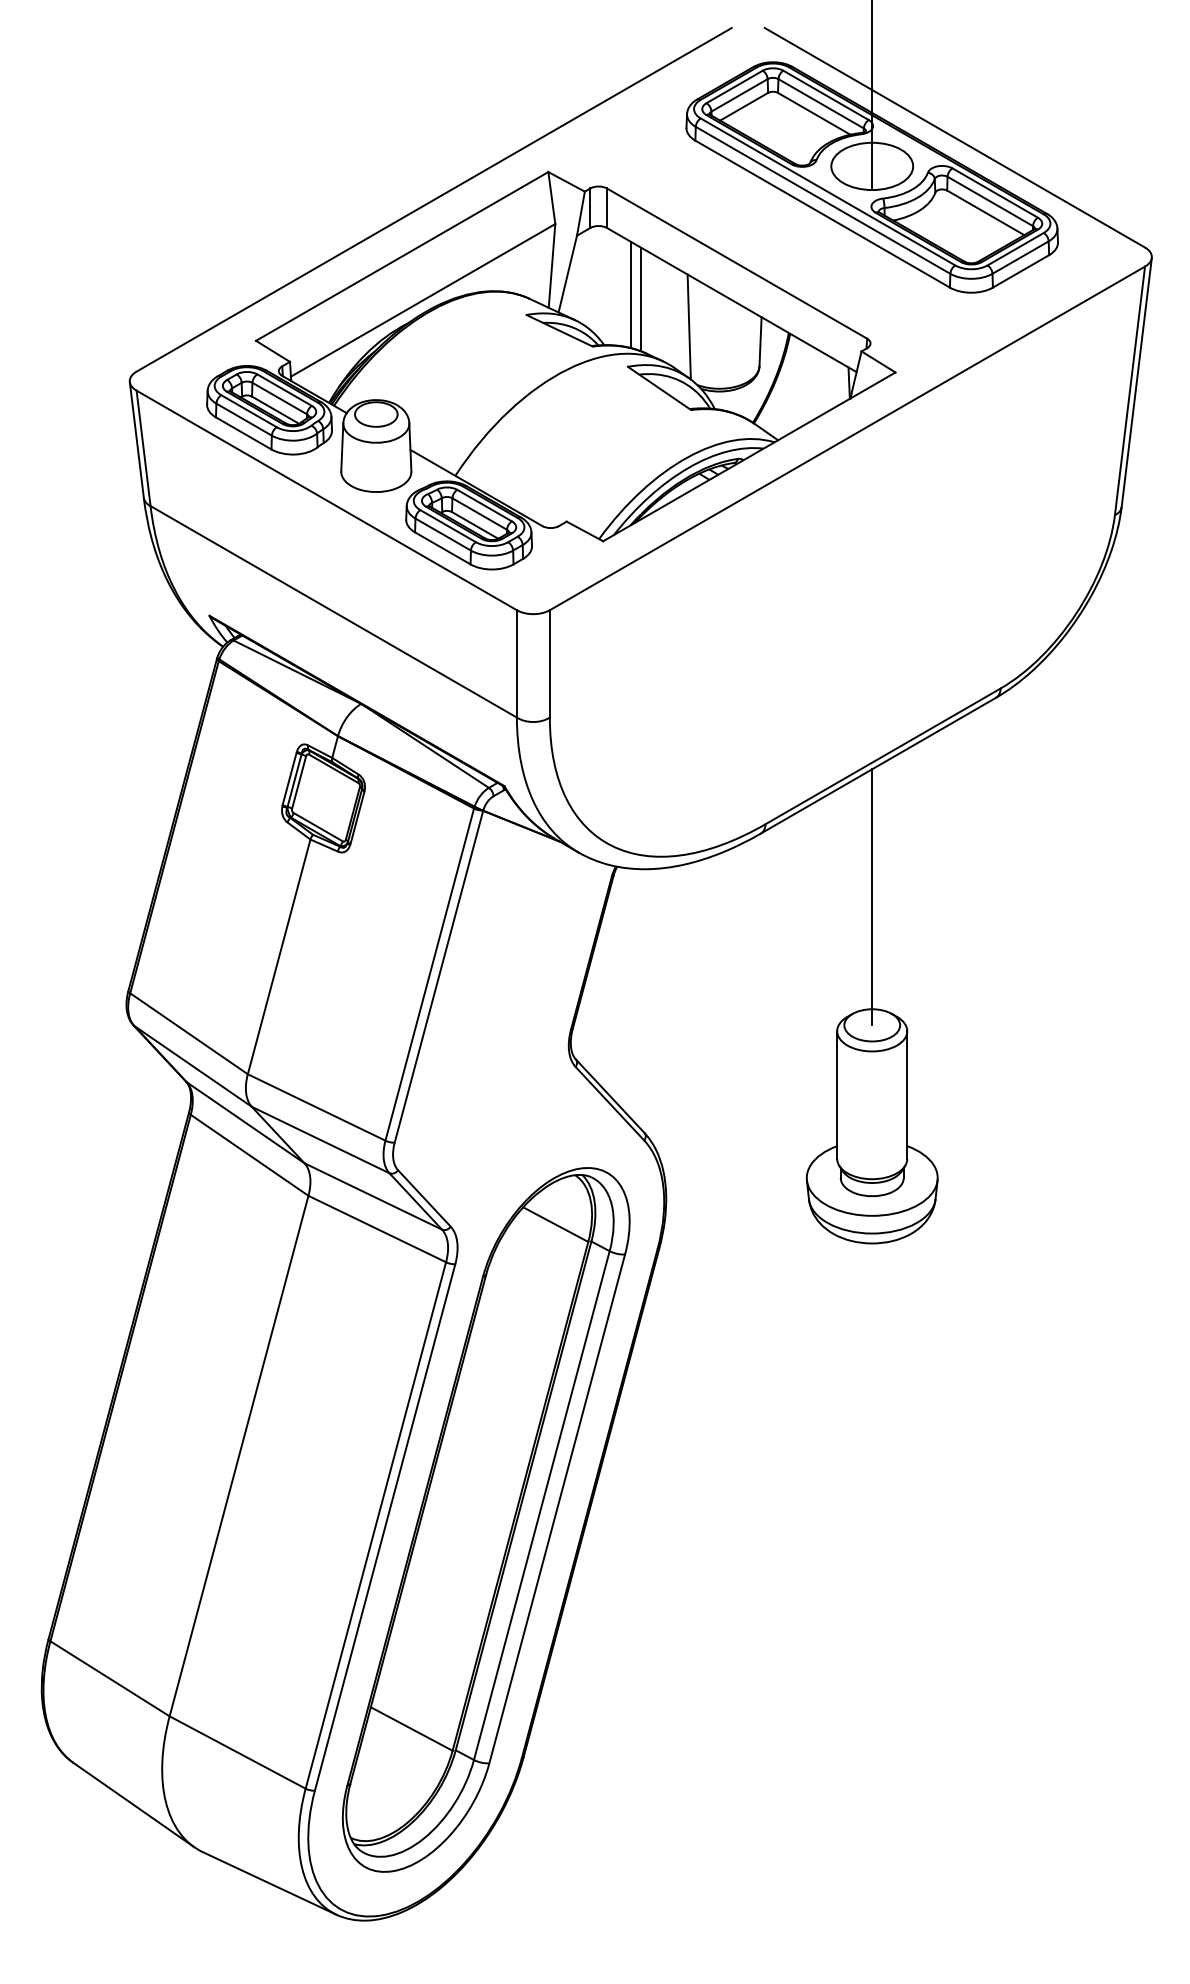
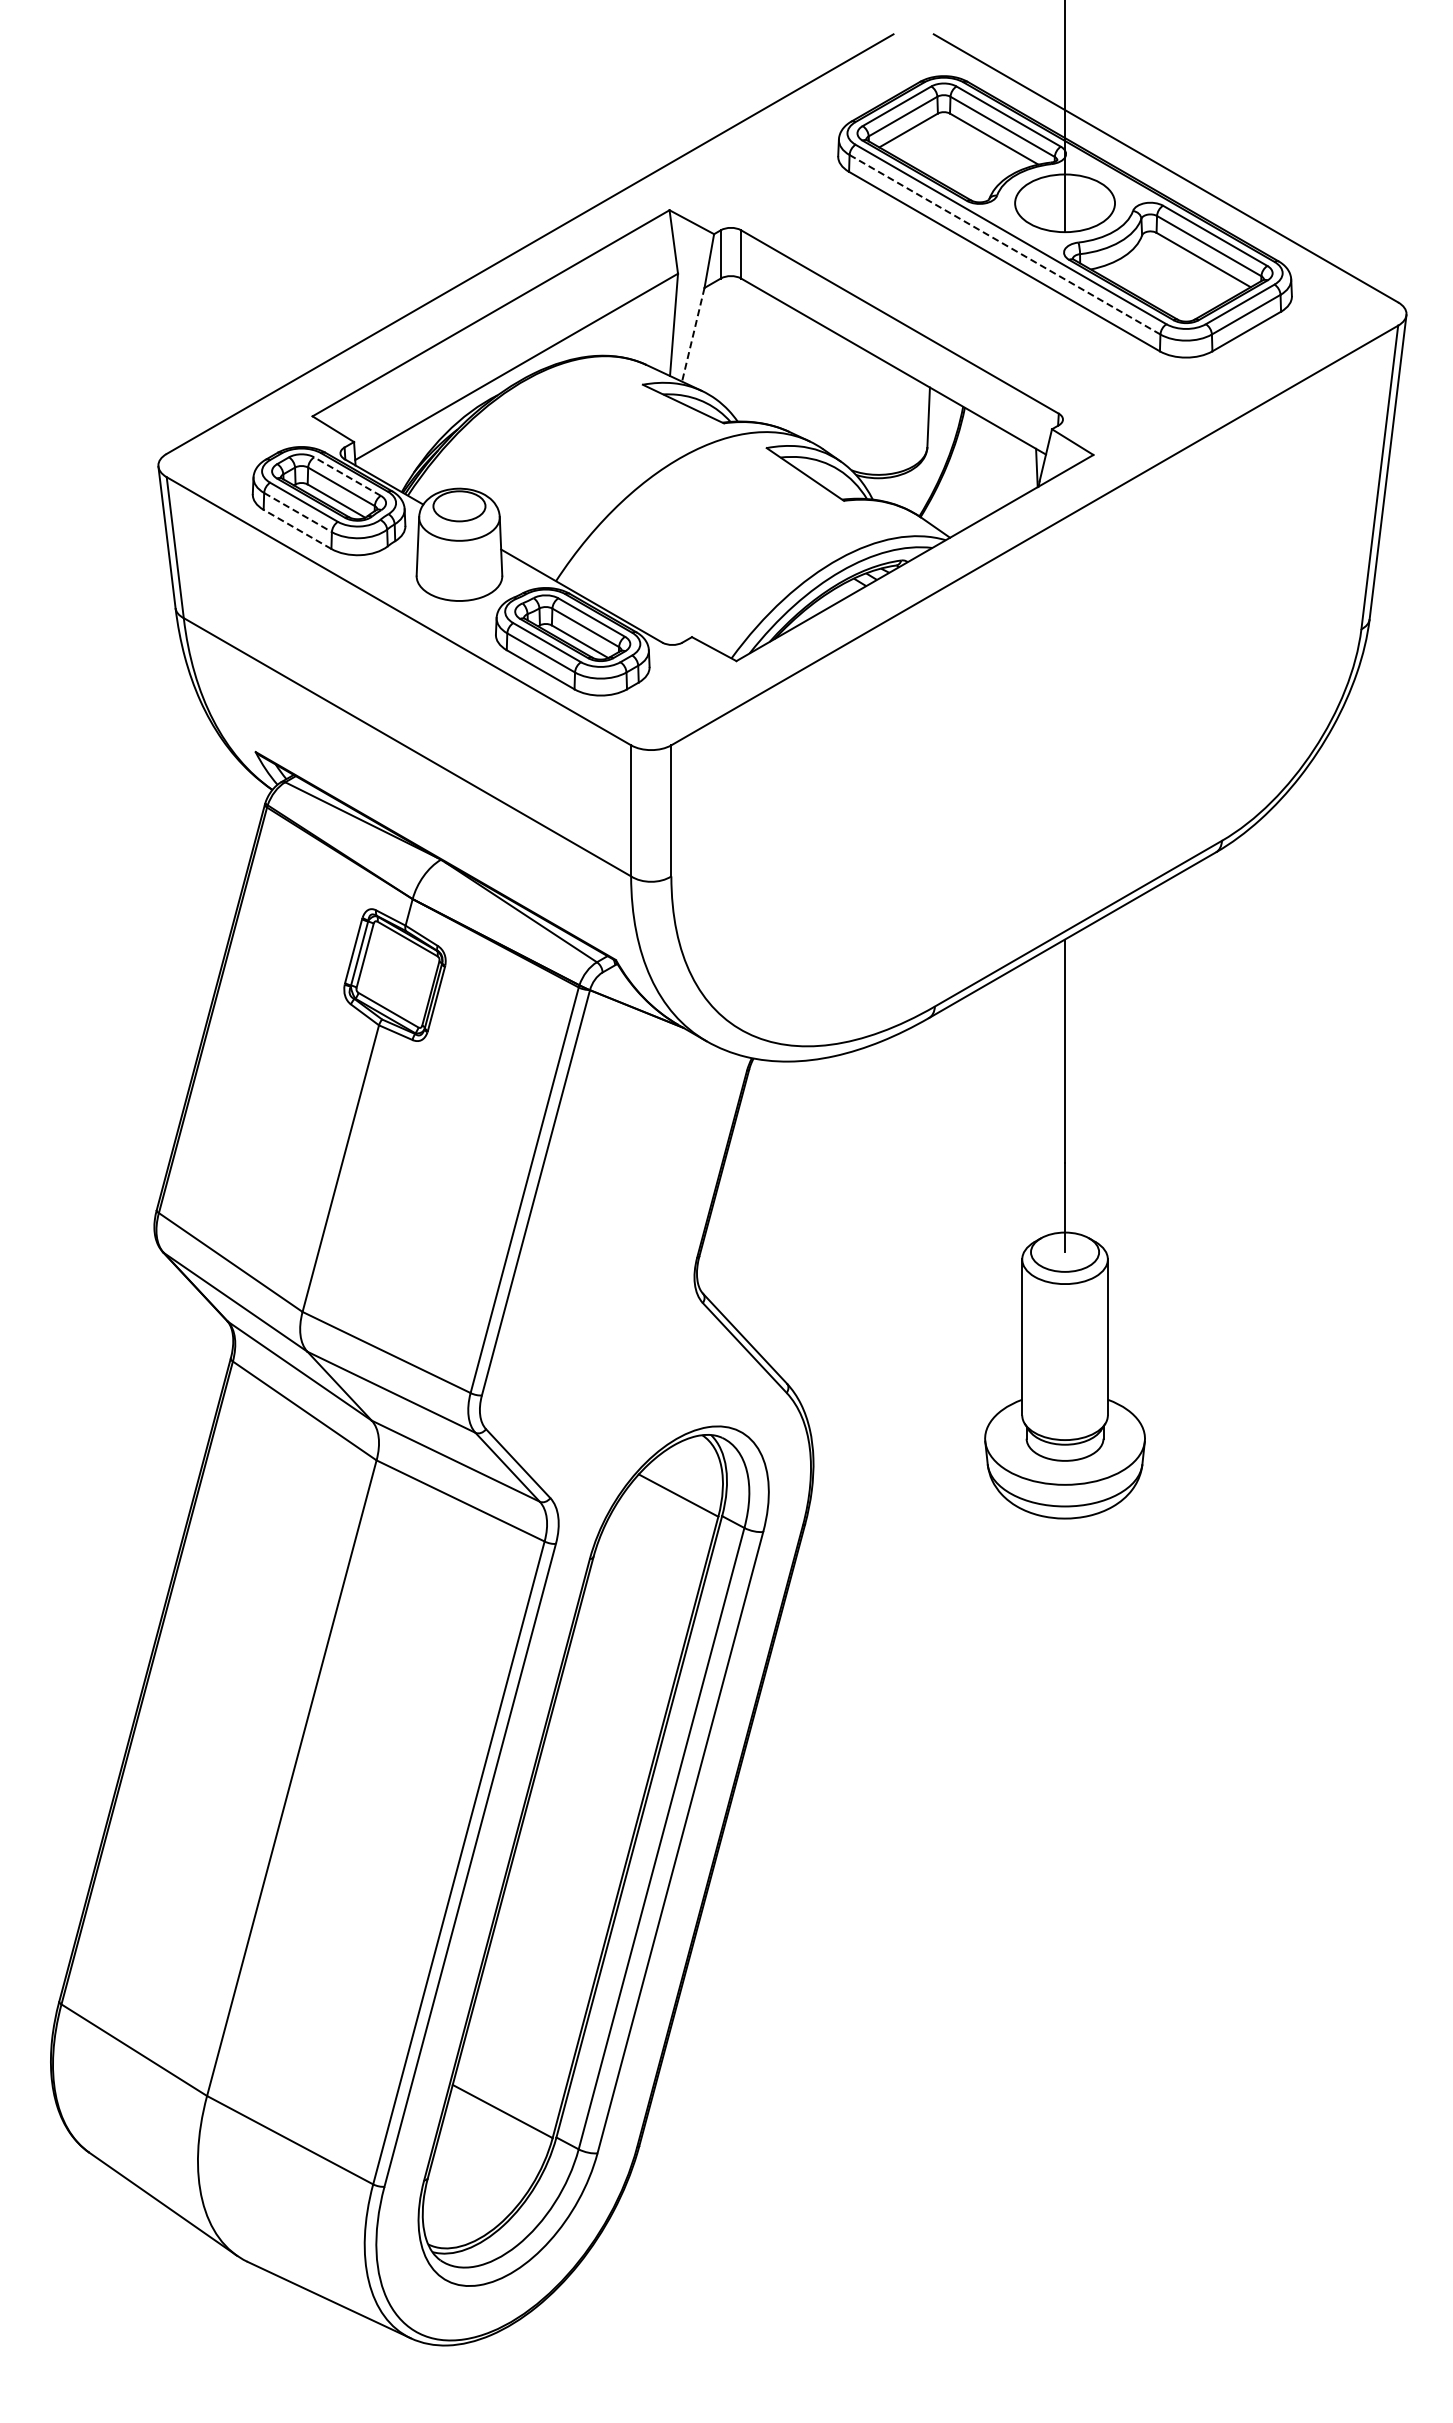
line: (823, 200) -> (1005, 245), solid -> dashed
line: (567, 274) -> (693, 335), solid -> dashed
line: (631, 295) -> (770, 360), removed
line: (640, 299) -> (782, 365), removed
line: (689, 327) -> (841, 399), removed
line: (284, 390) -> (347, 476), solid -> dashed
line: (244, 419) -> (298, 512), solid -> dashed
line: (243, 433) -> (297, 529), solid -> dashed

